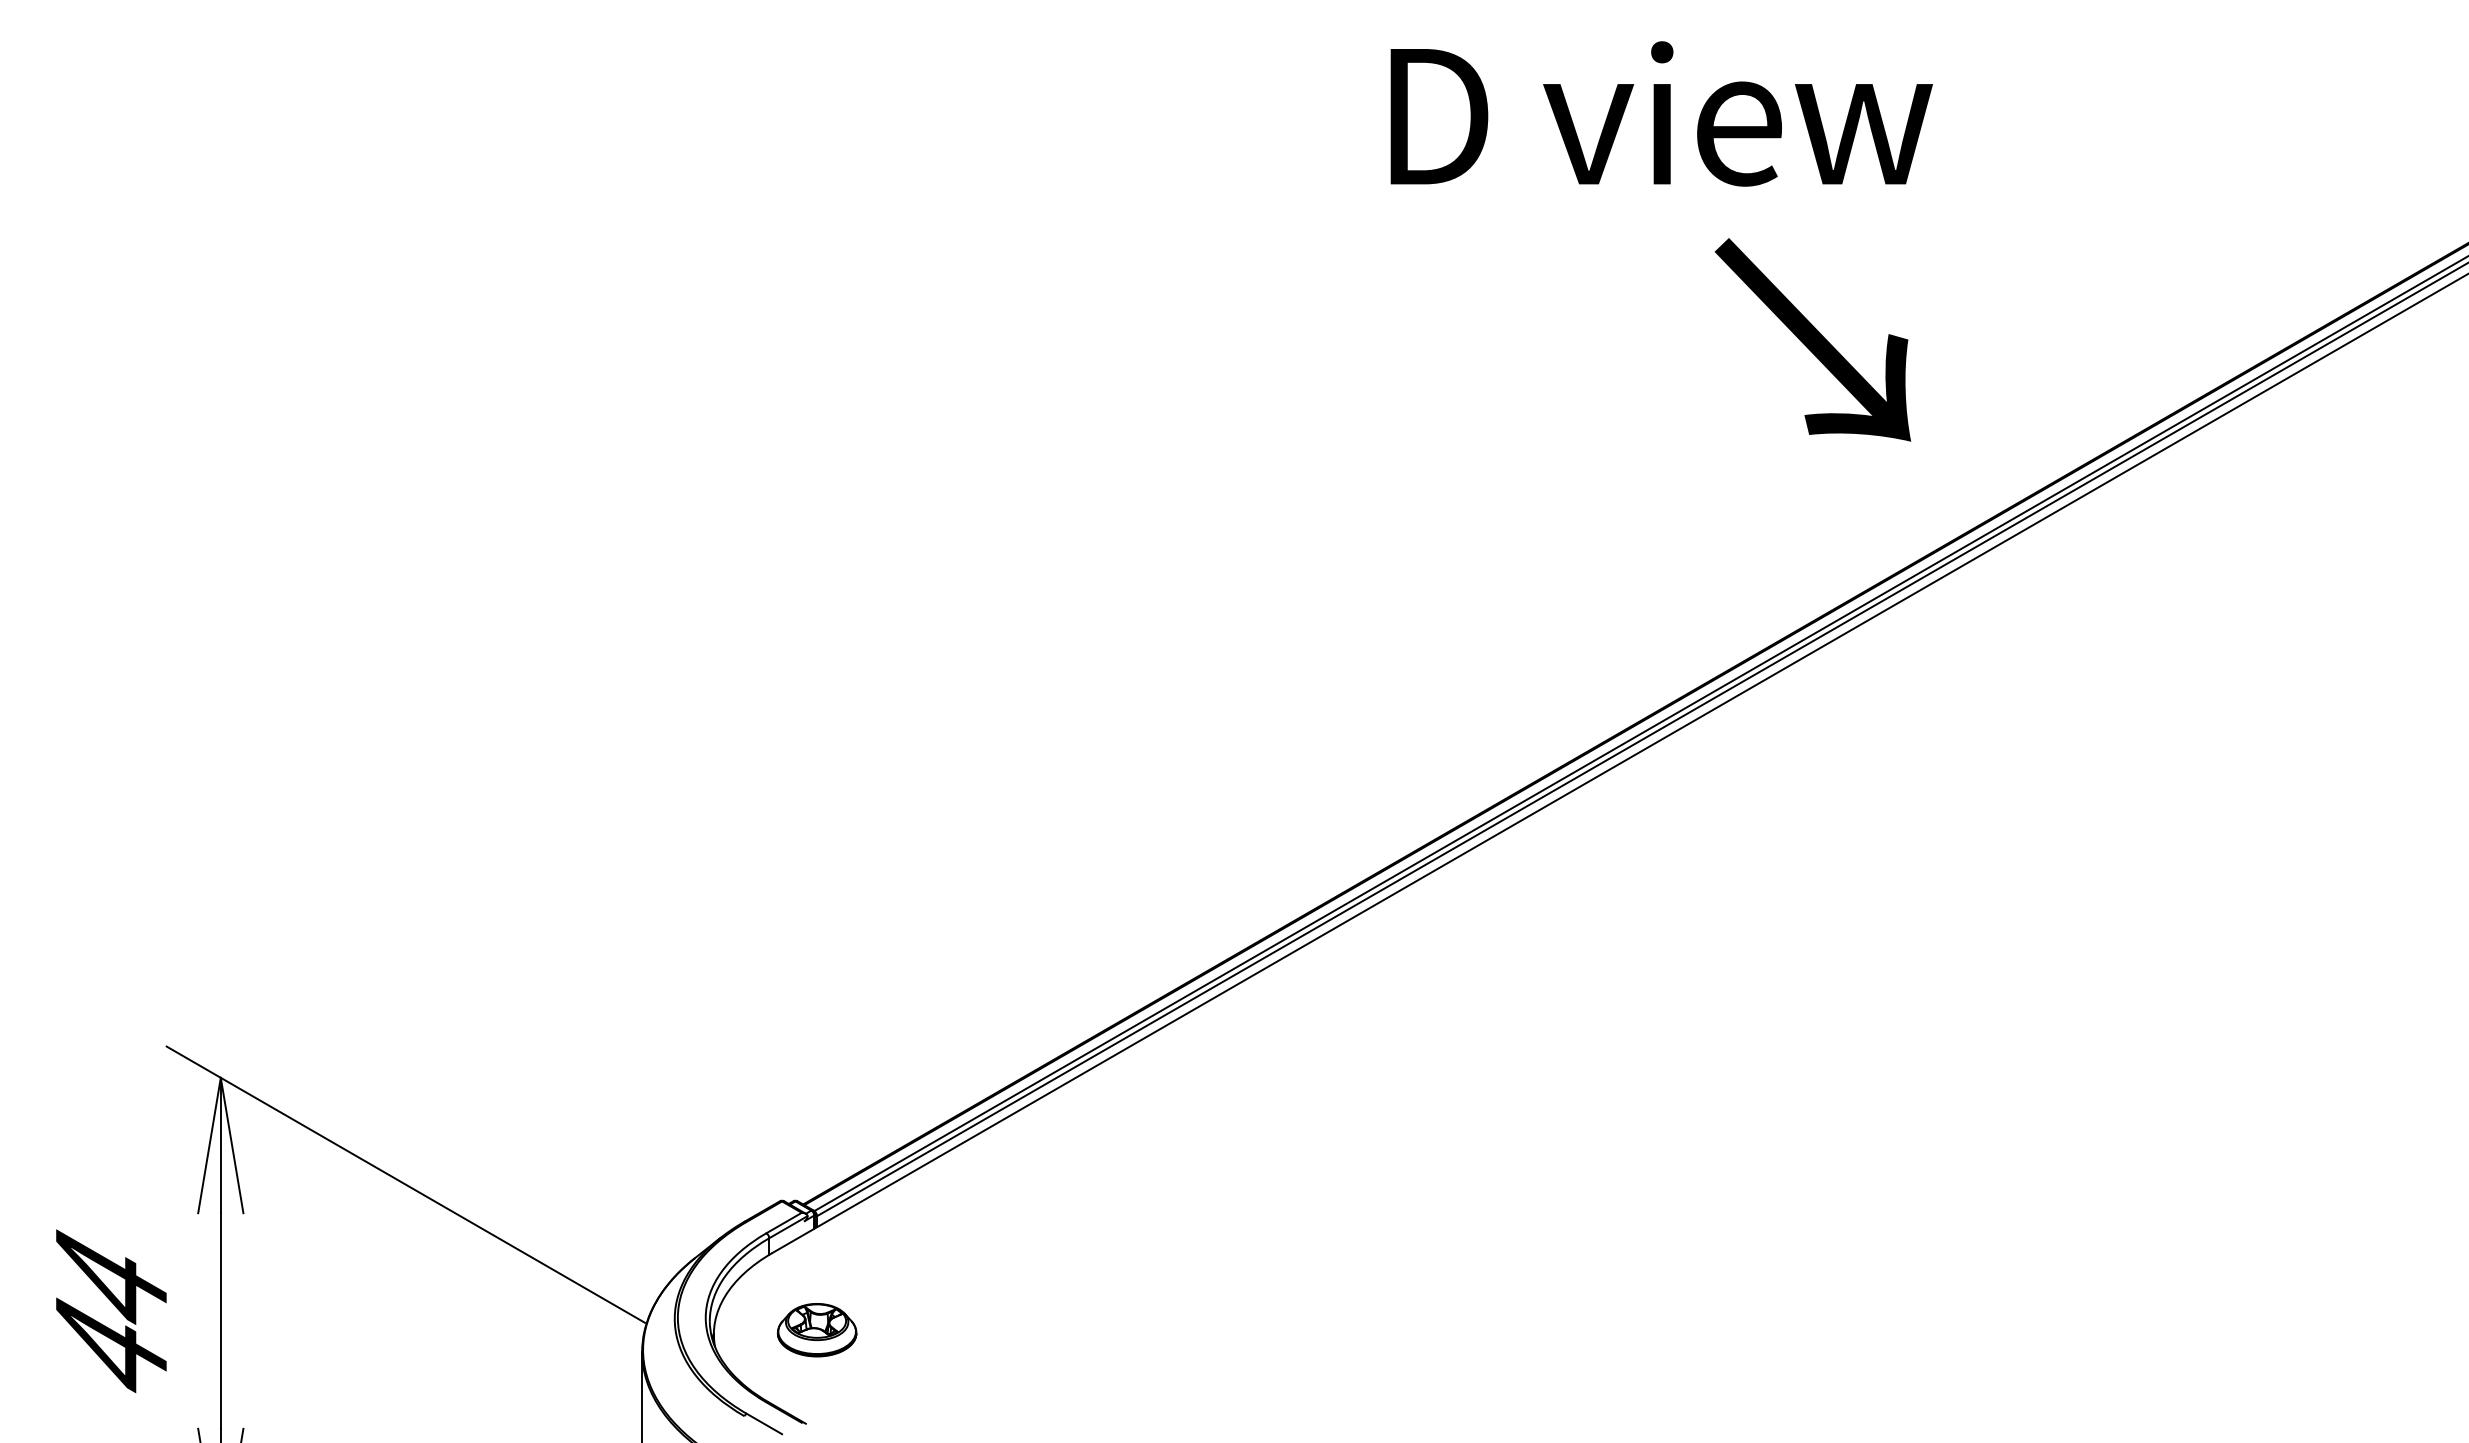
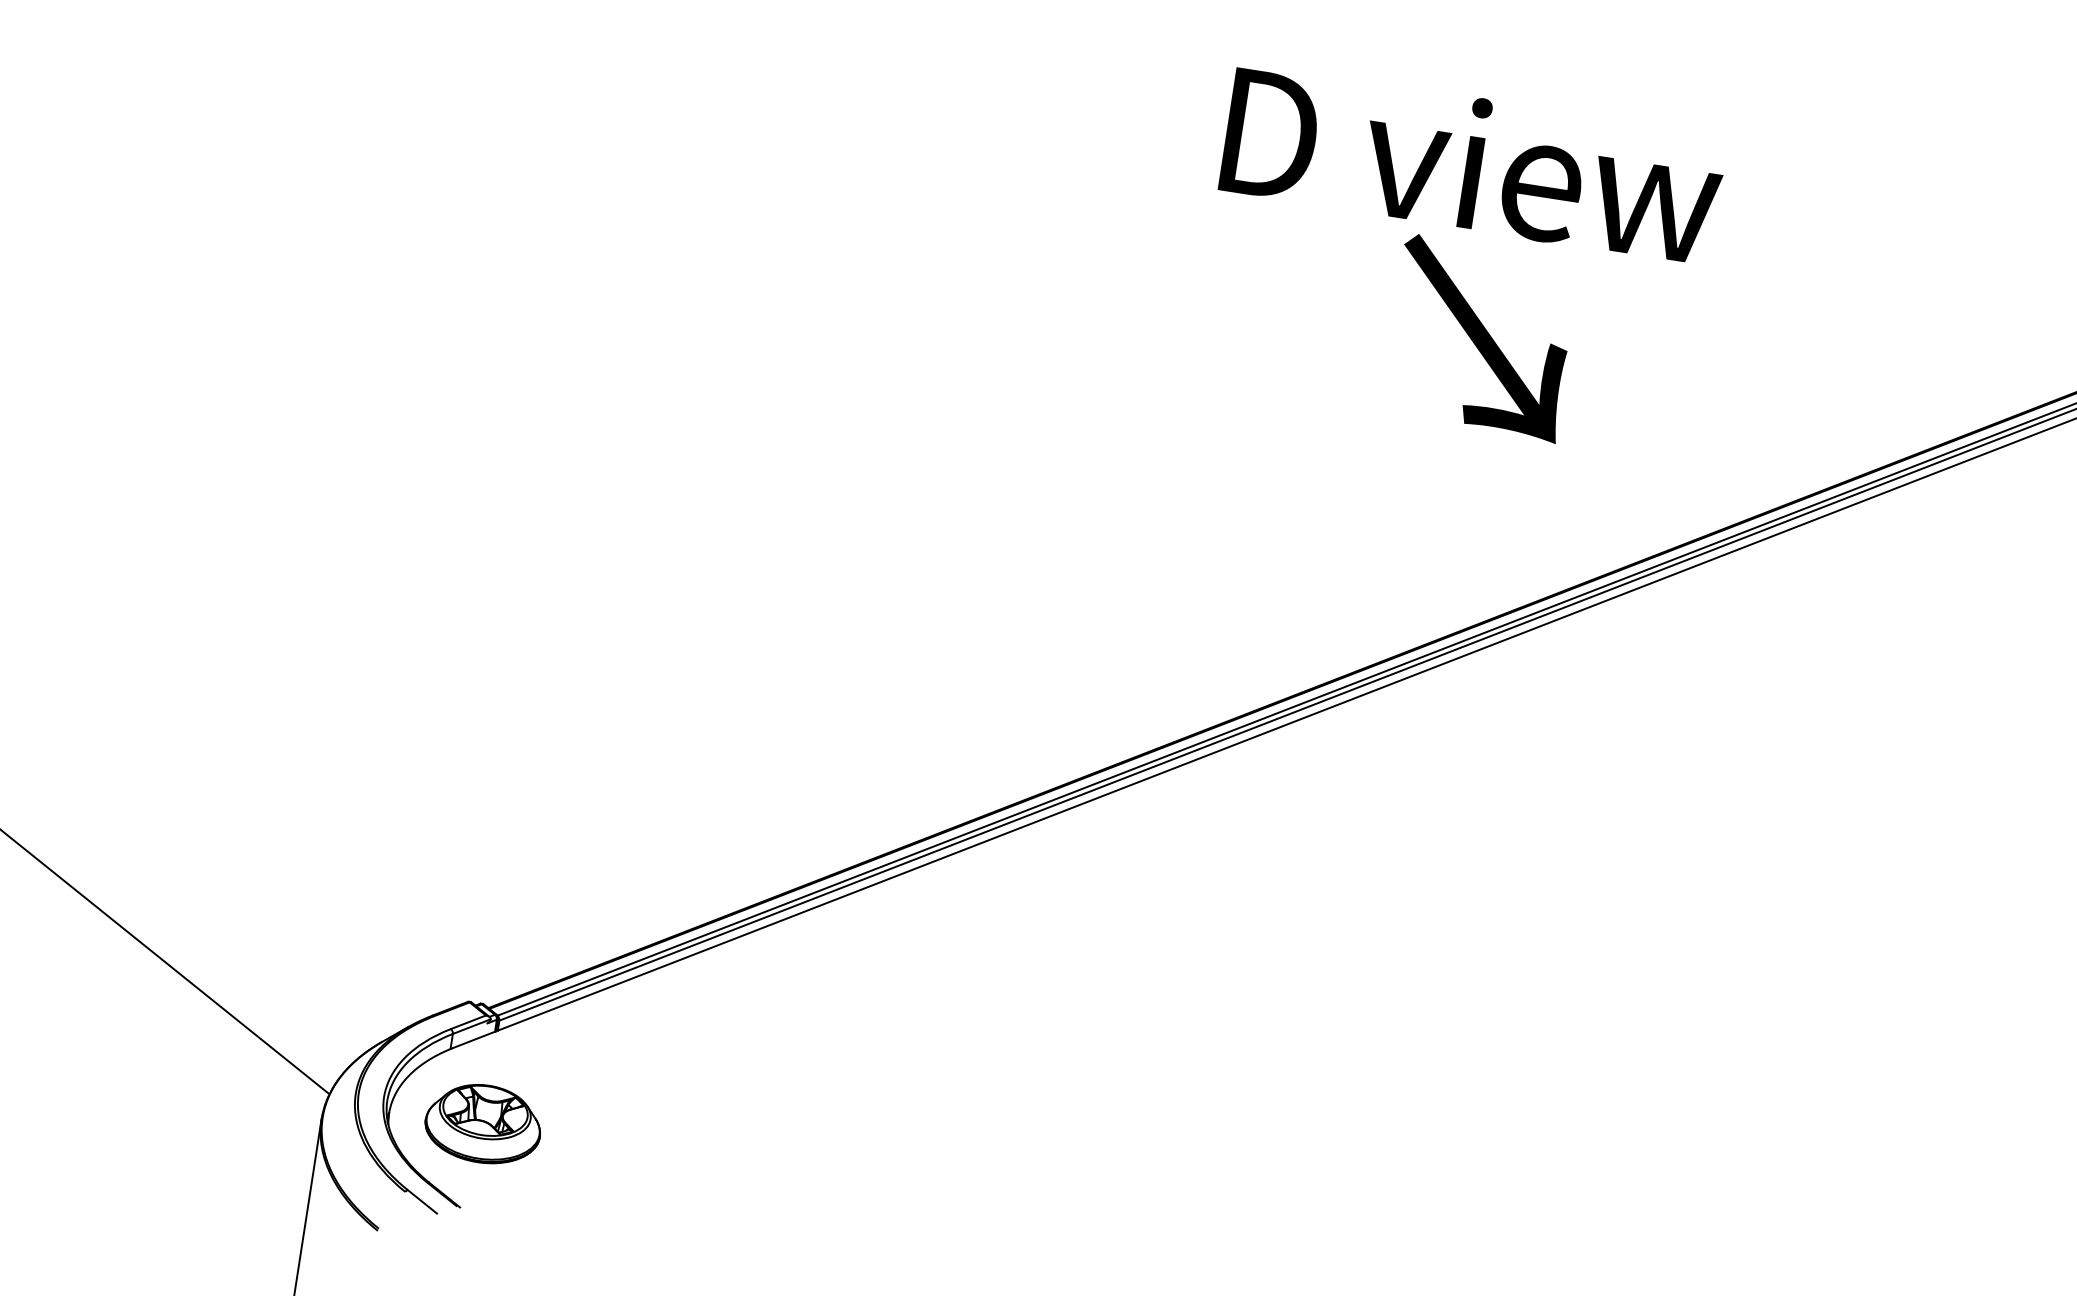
text: (1661, 113) -> (1473, 163), moved
text: (1812, 339) -> (1480, 337), moved
part: (816, 1330) -> (482, 1124), size x1.6

